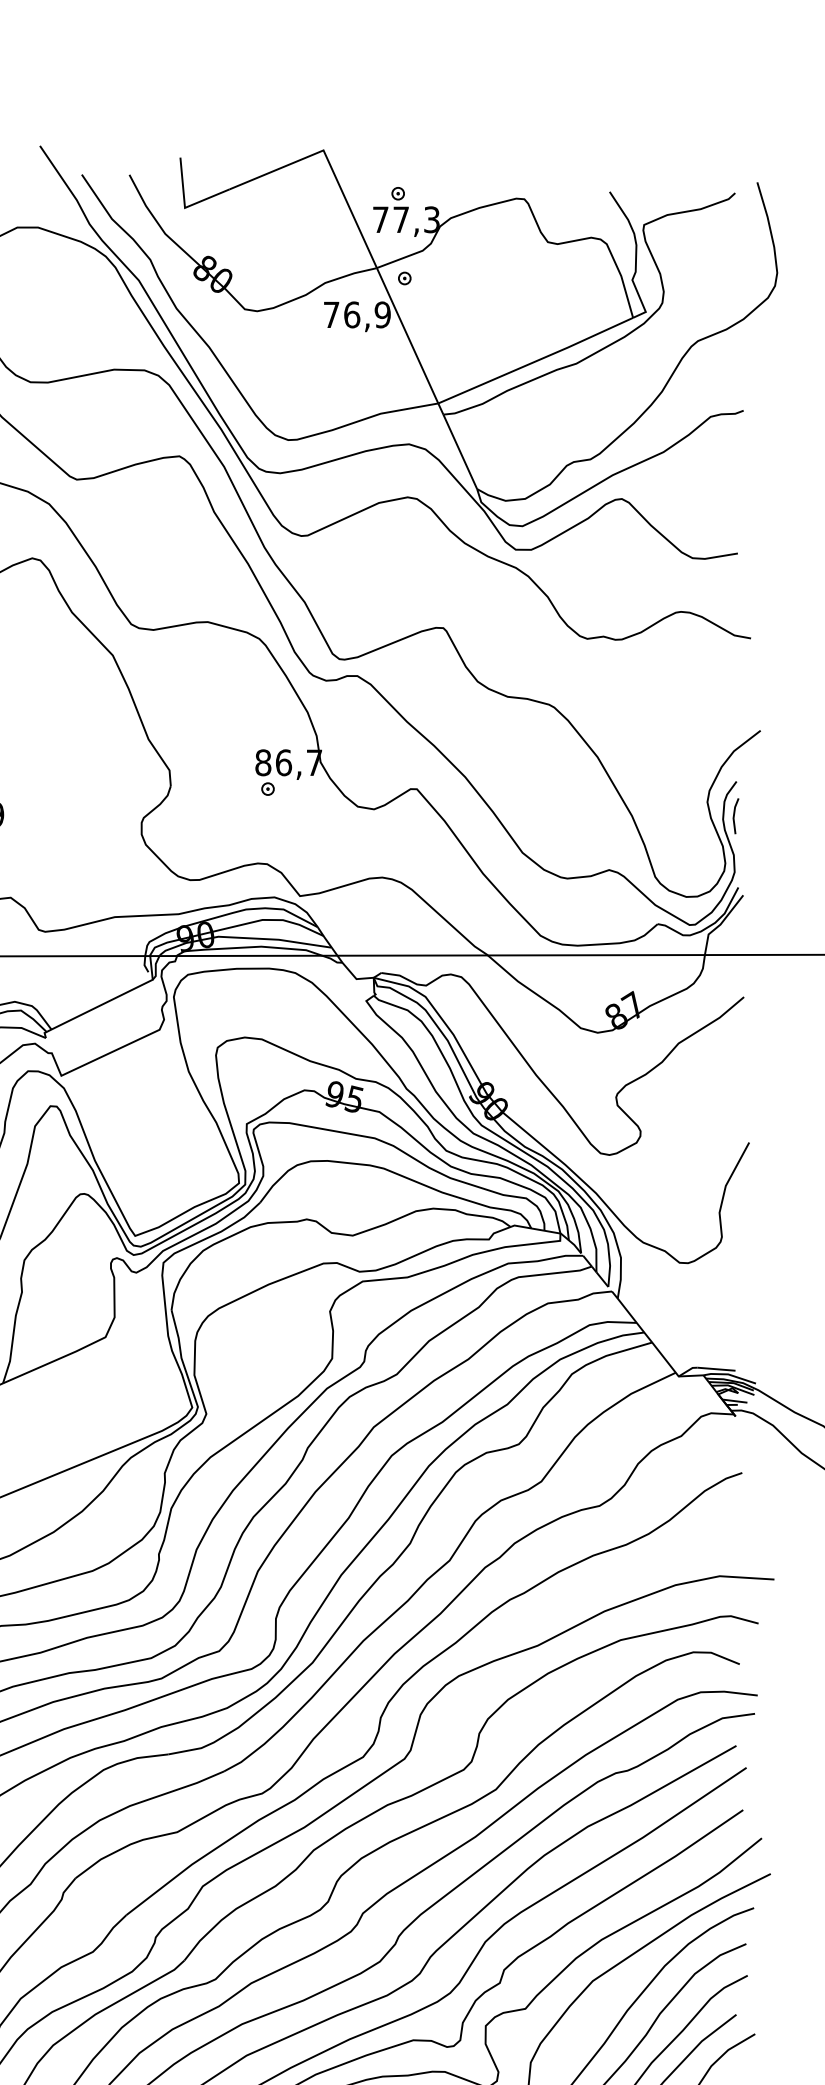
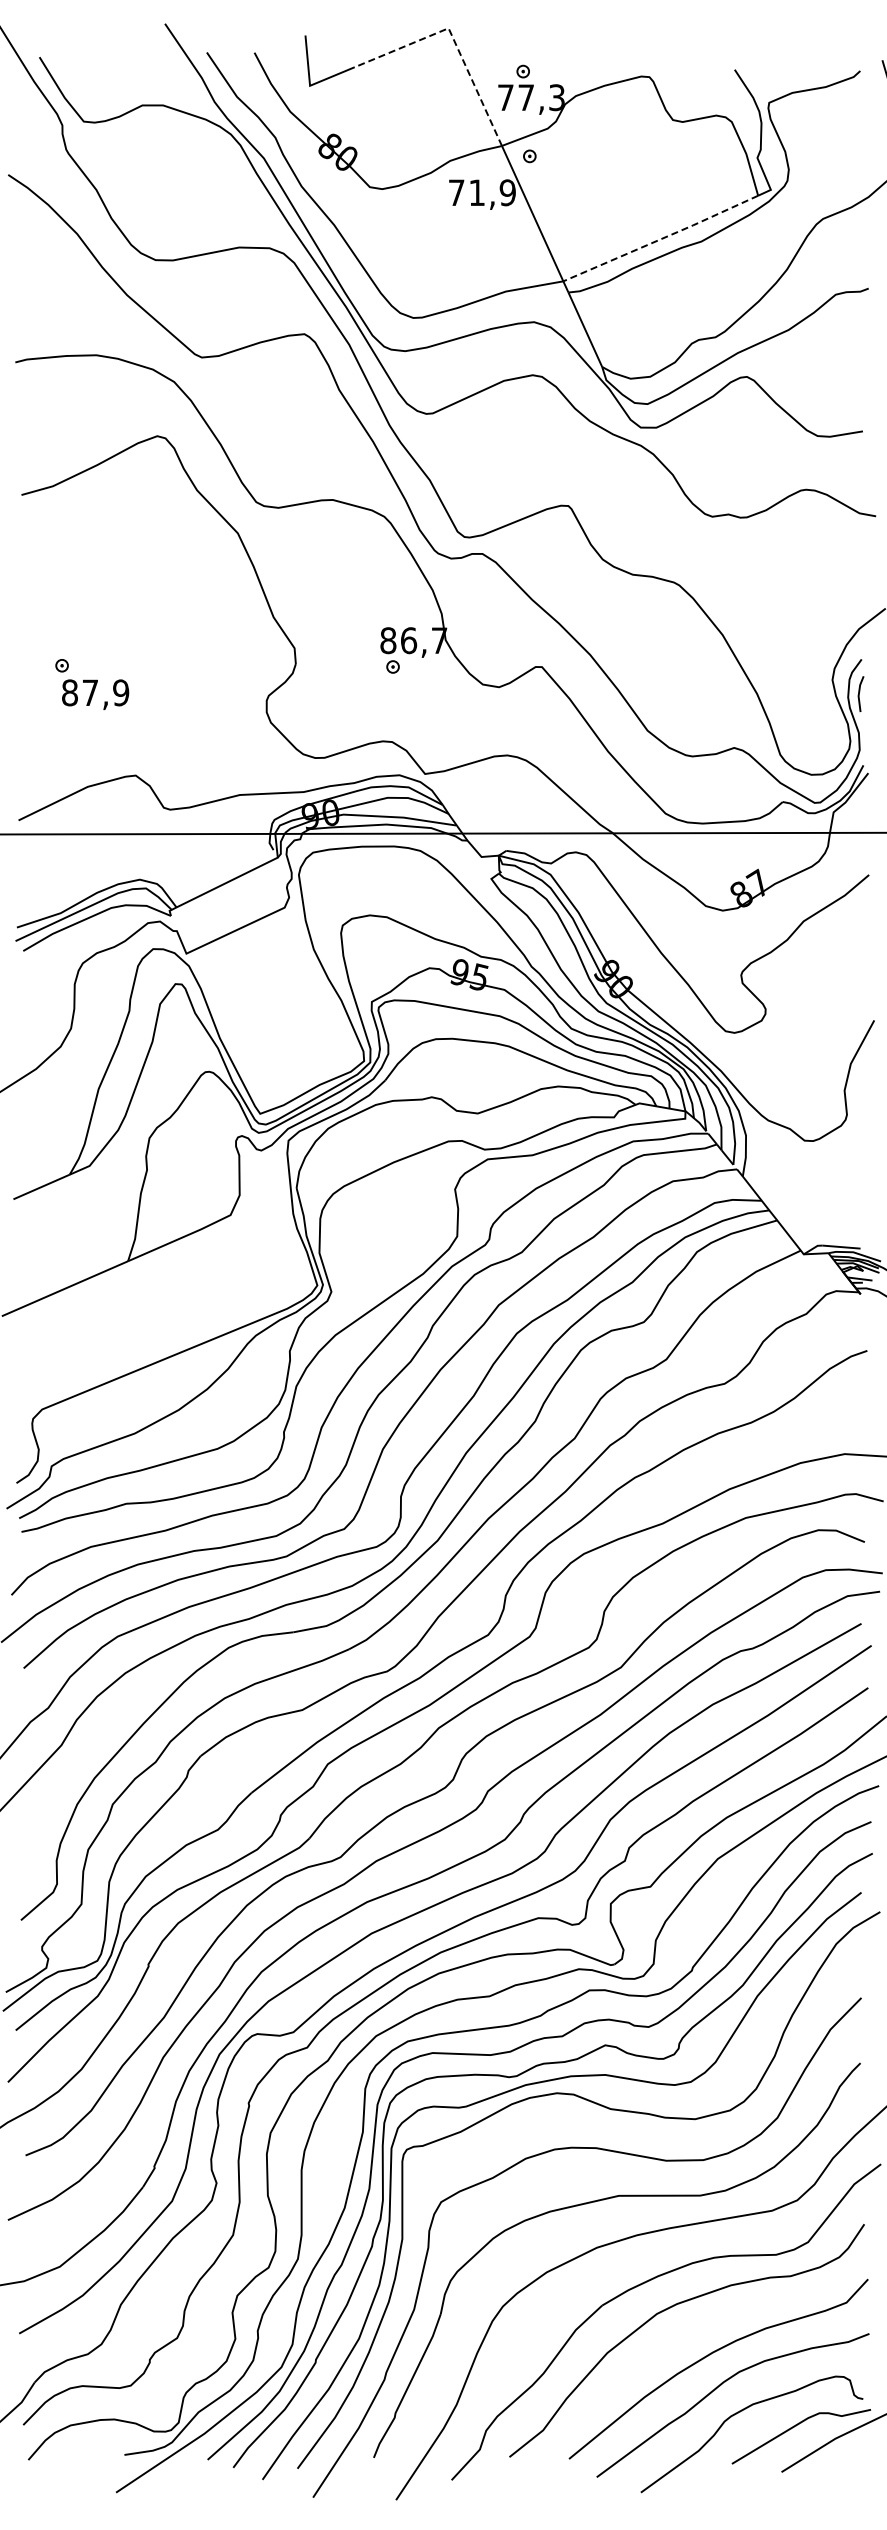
line: (328, 162) -> (453, 40), solid -> dashed
text: (352, 314) -> (477, 192), 76,9 -> 71,9
line: (536, 361) -> (661, 239), solid -> dashed

